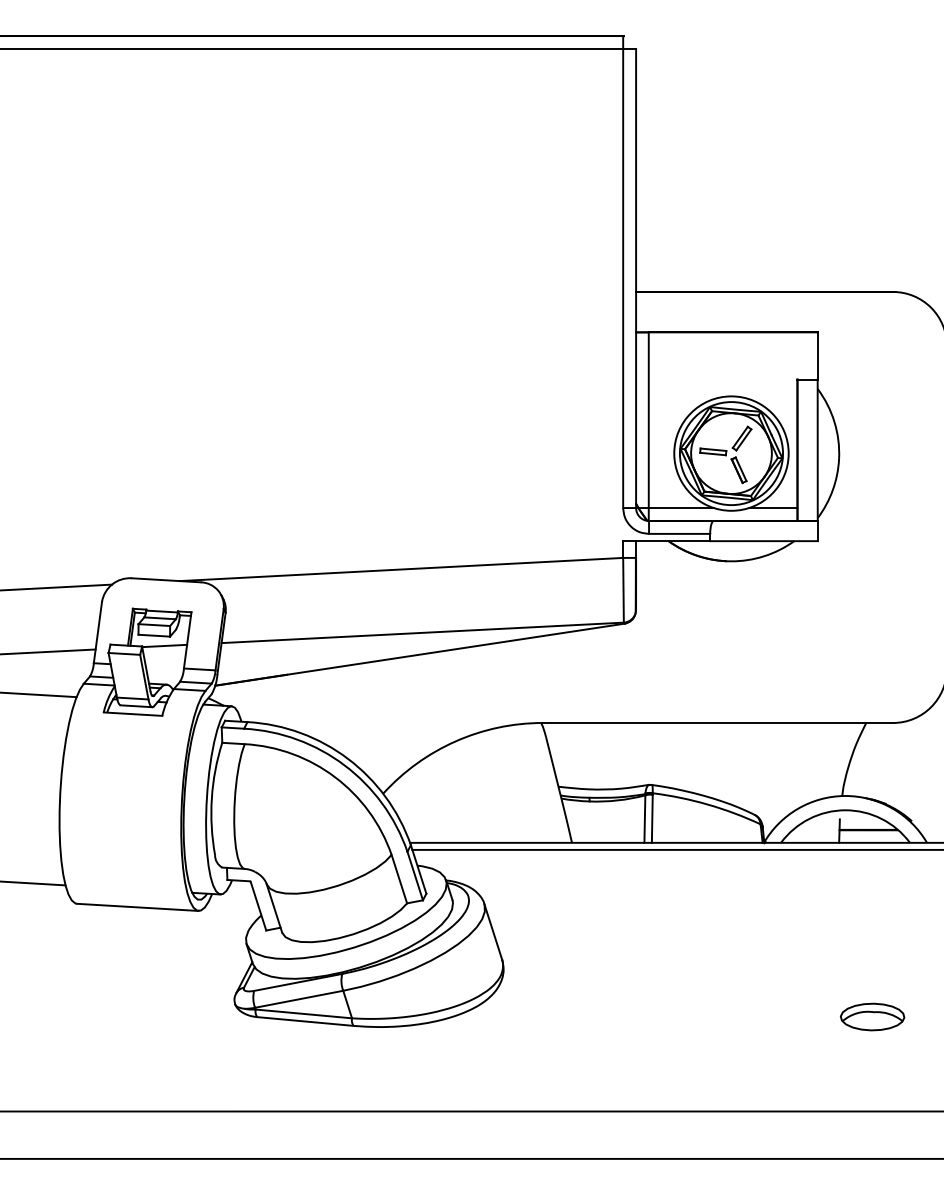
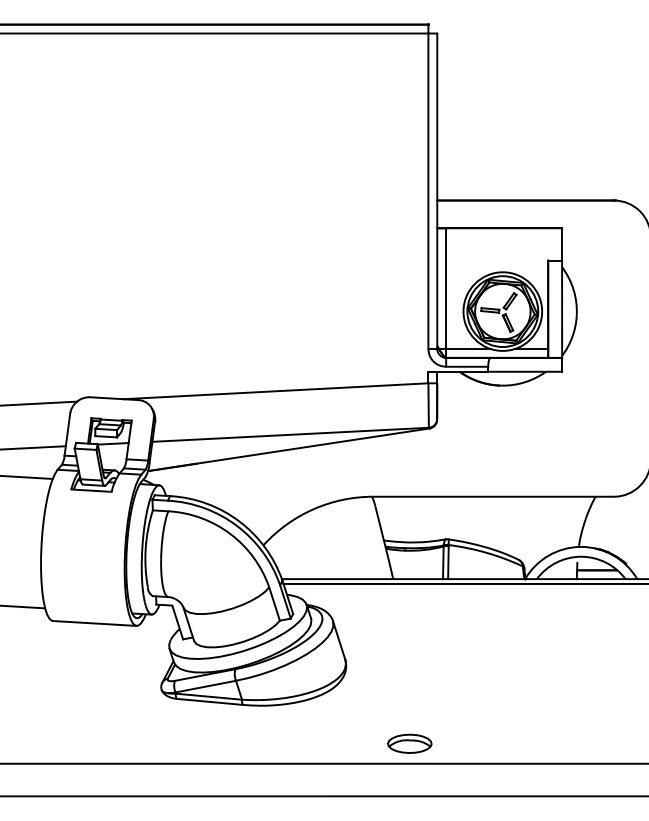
part: (872, 1016) -> (409, 743), moved

